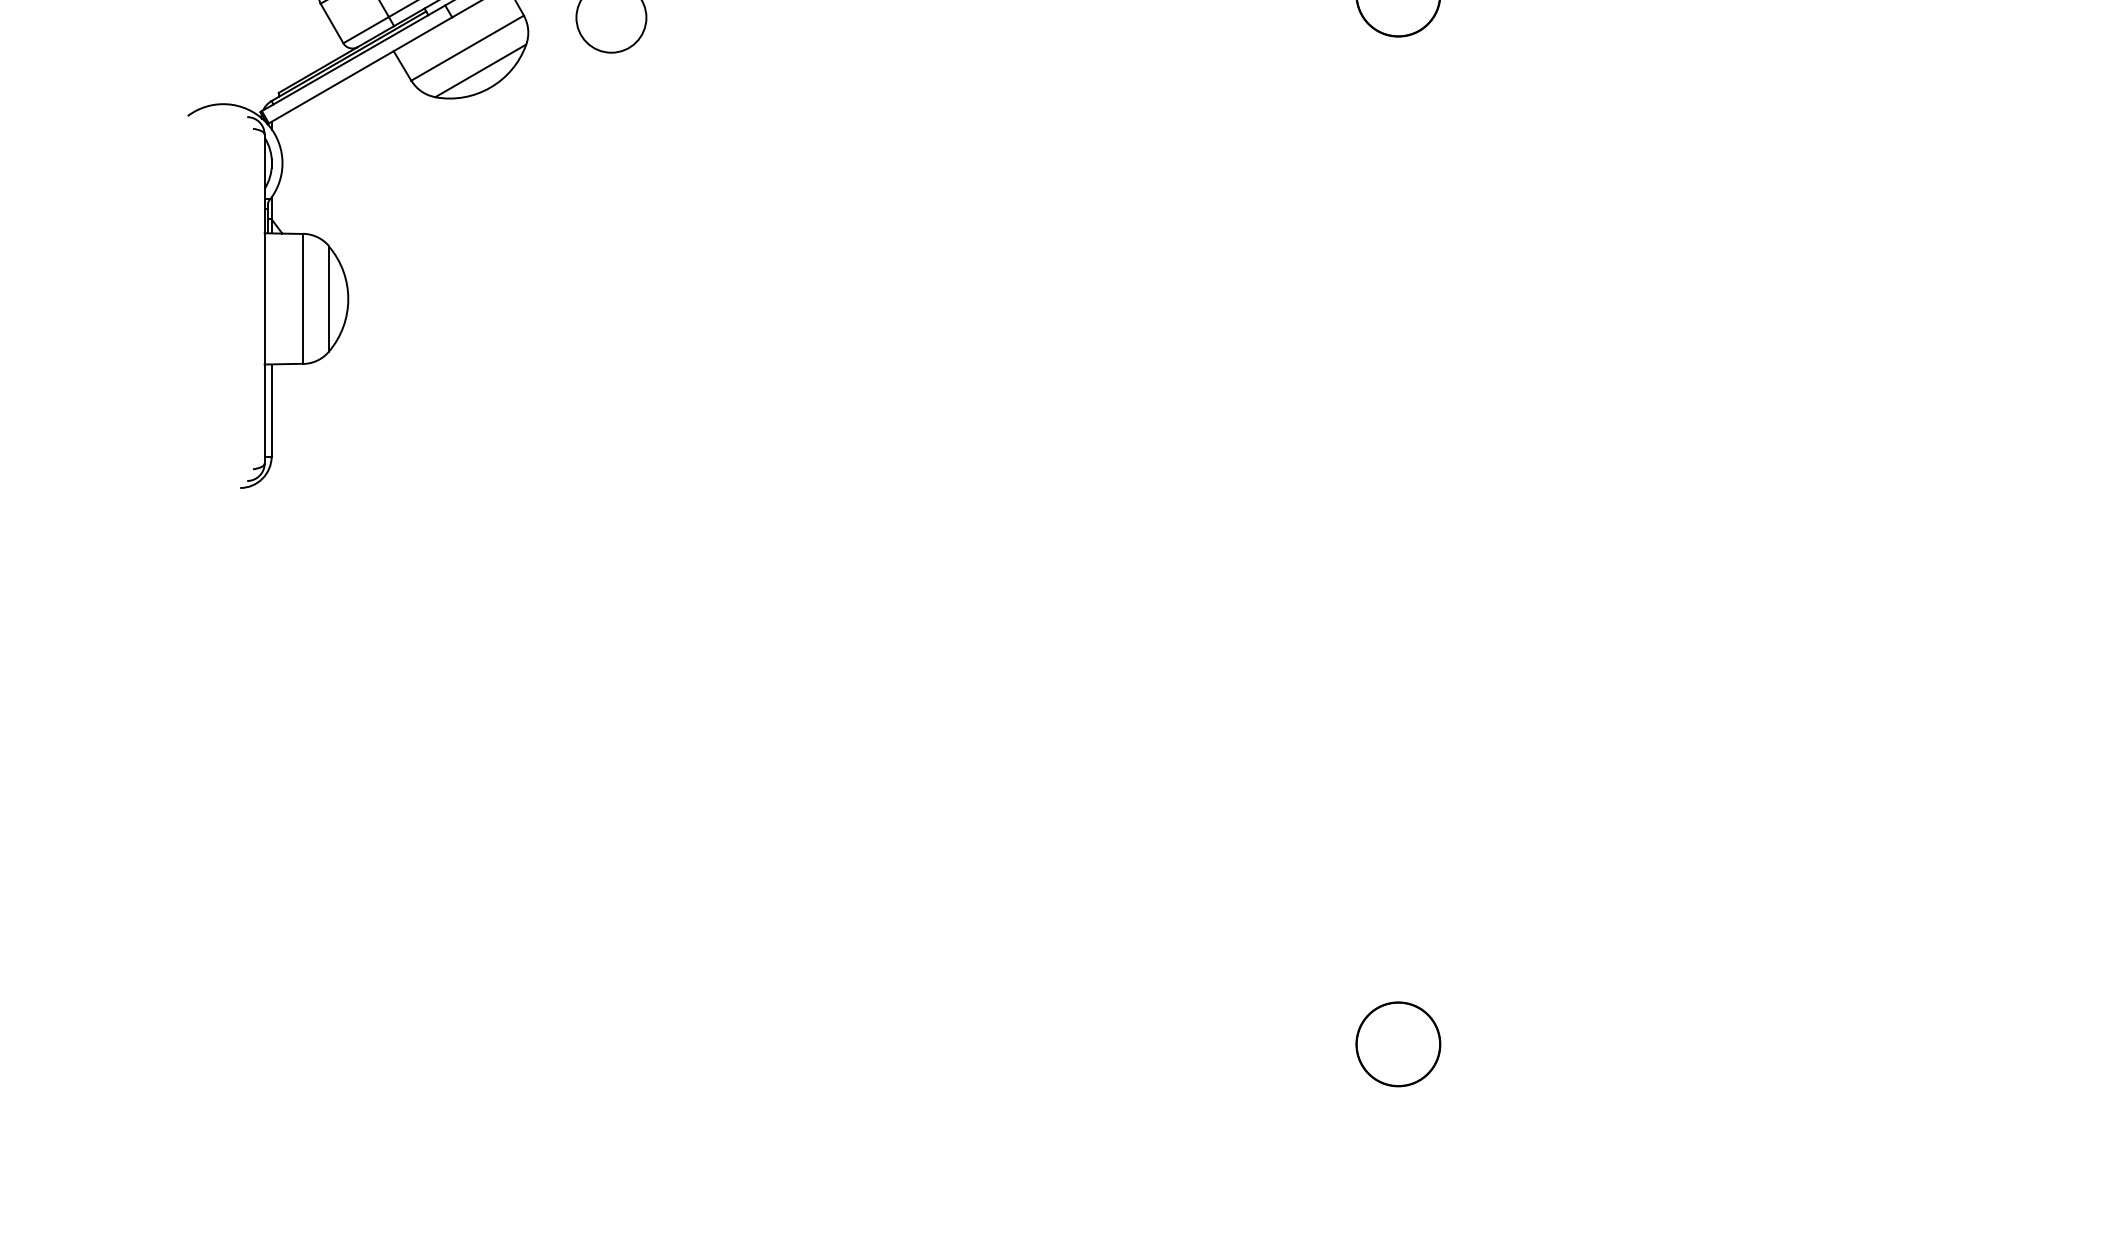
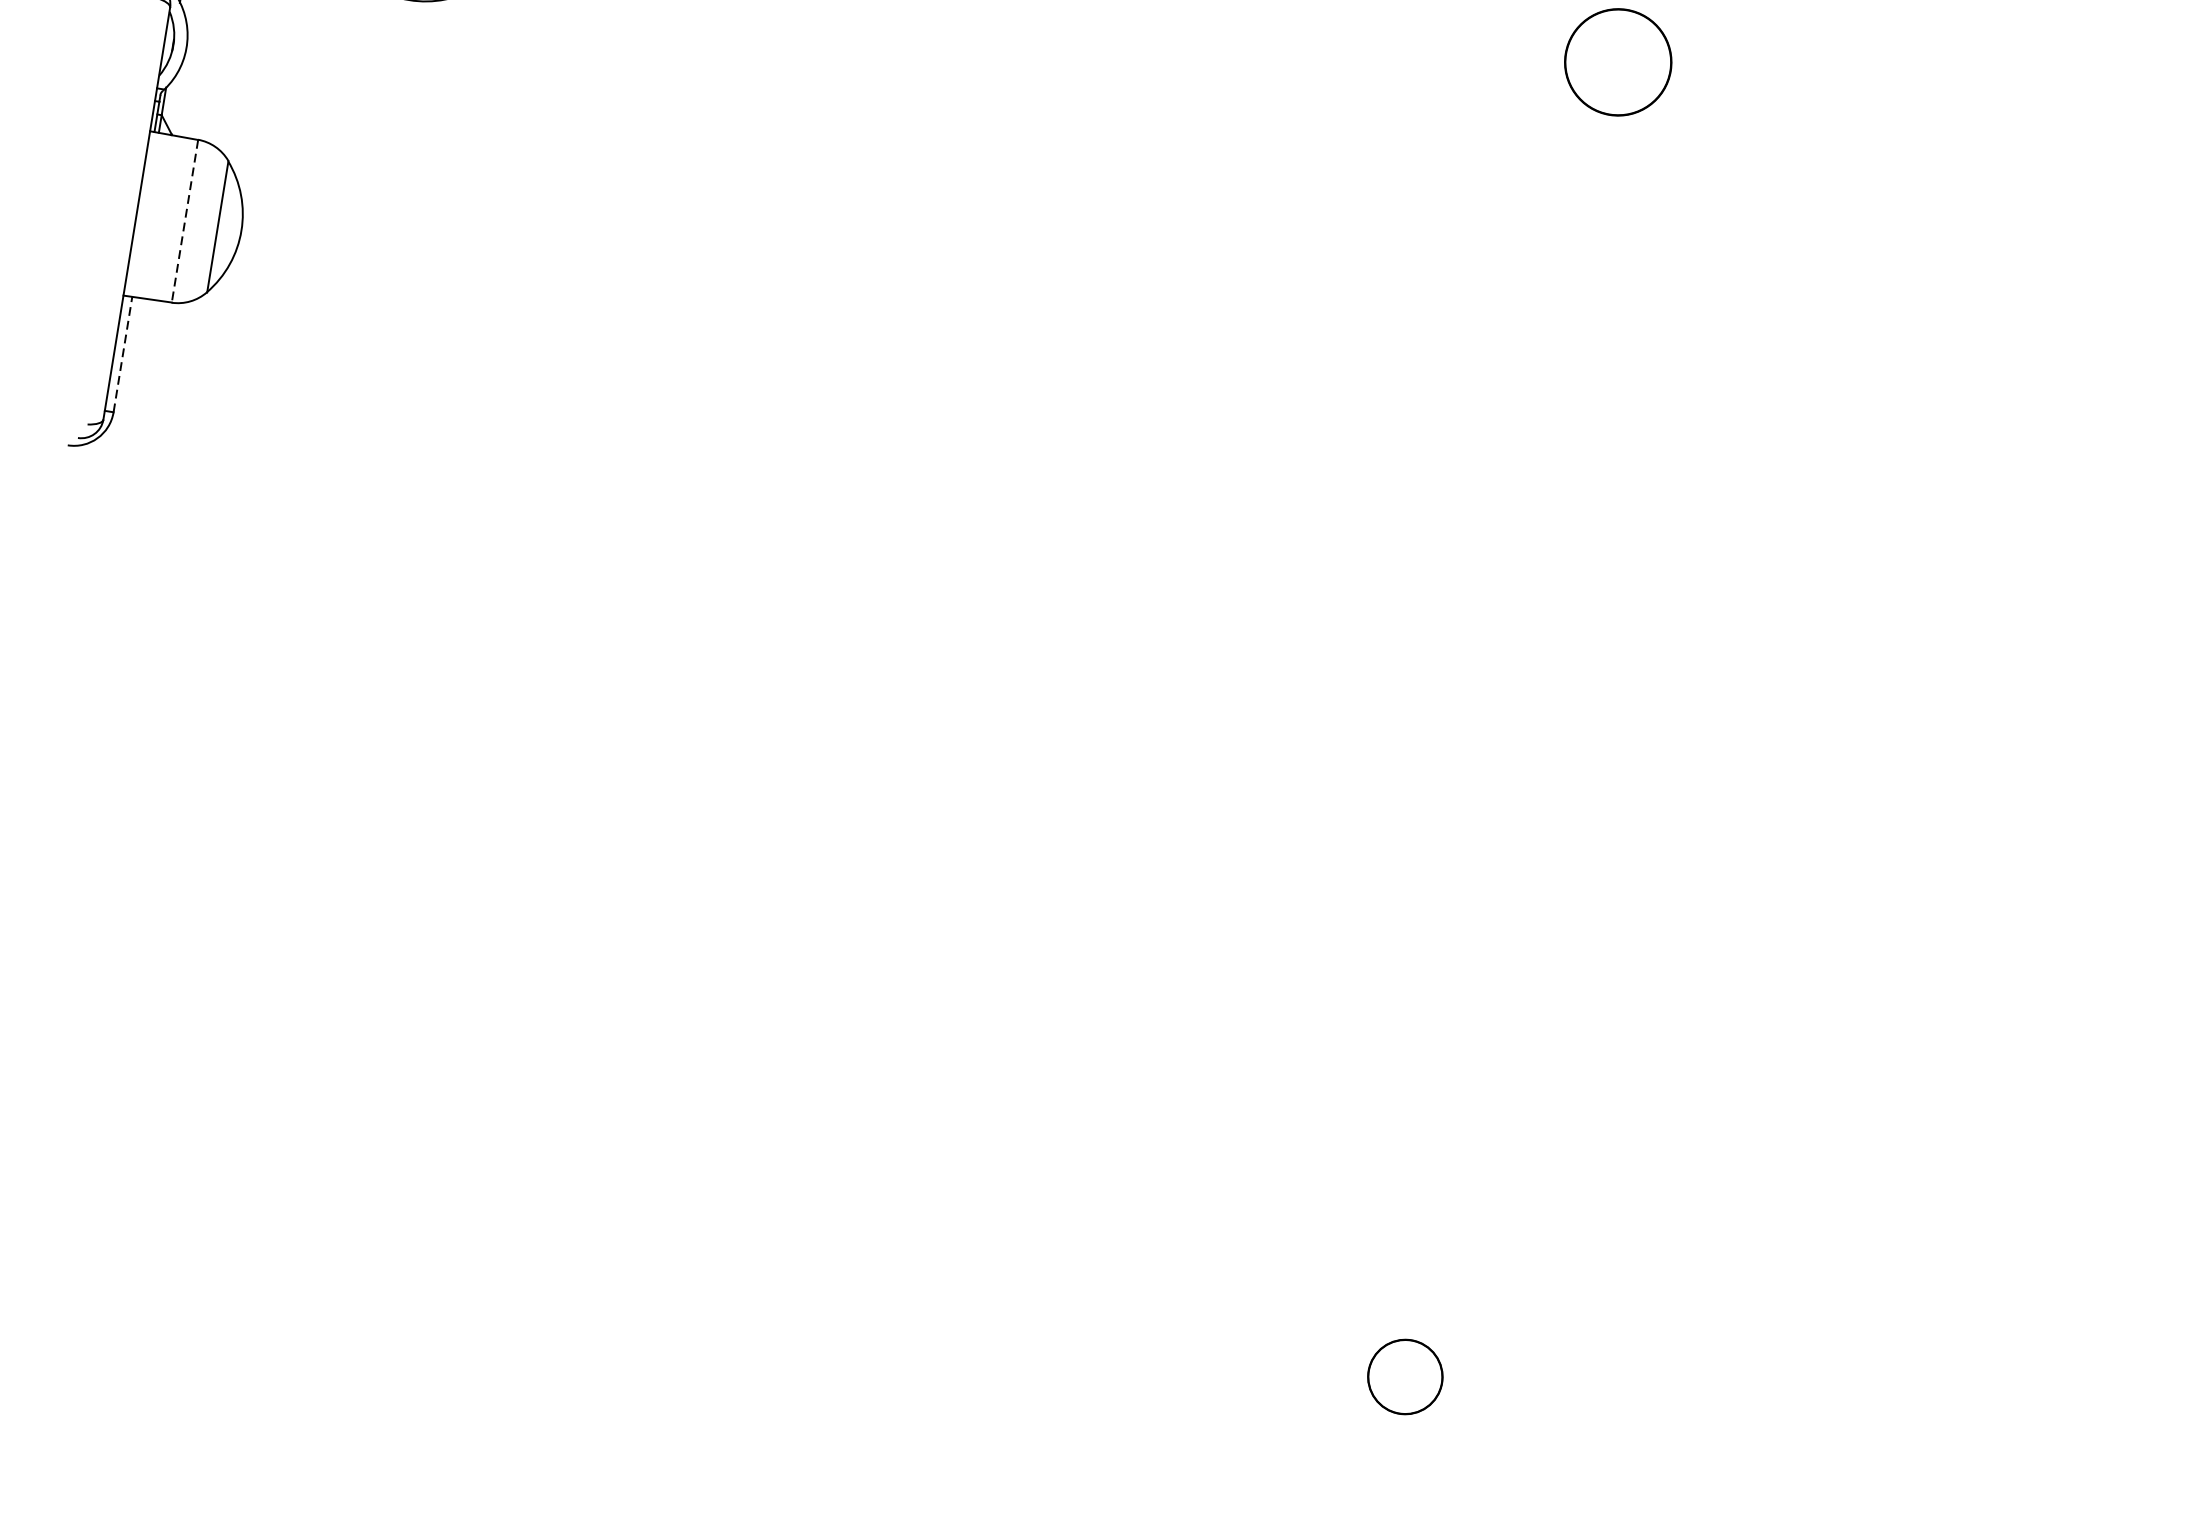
line: (303, 298) -> (185, 220), solid -> dashed
line: (271, 410) -> (122, 354), solid -> dashed
part: (1398, 1044) -> (1405, 1377), size x0.7

